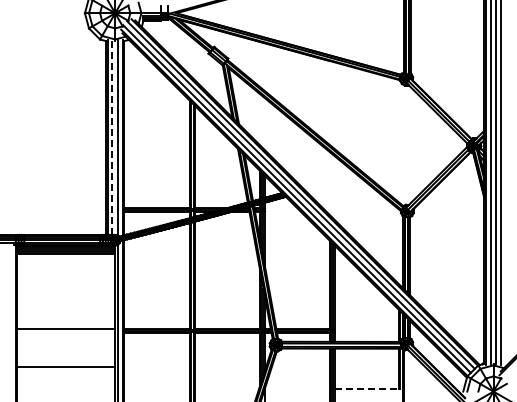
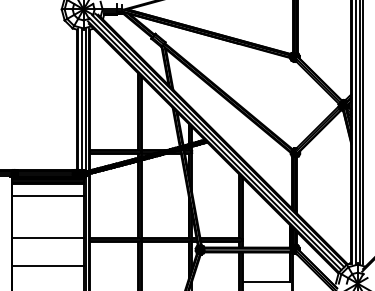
line: (112, 137) -> (81, 99), dashed -> solid
line: (65, 271) -> (47, 196), added
line: (367, 389) -> (266, 282), dashed -> solid

